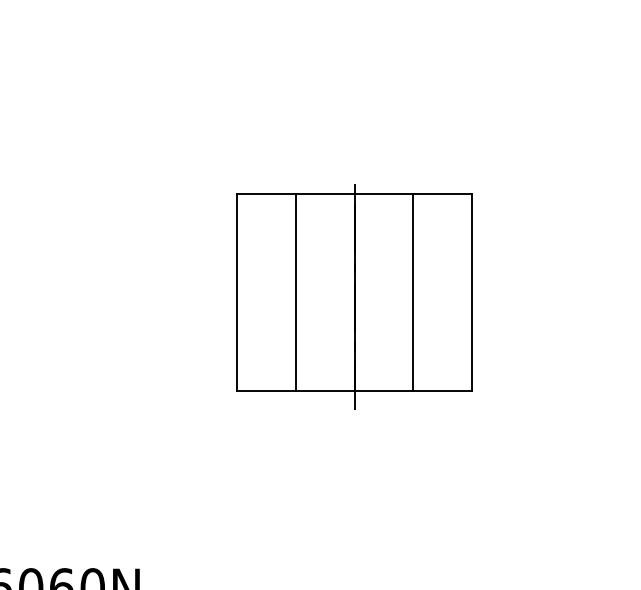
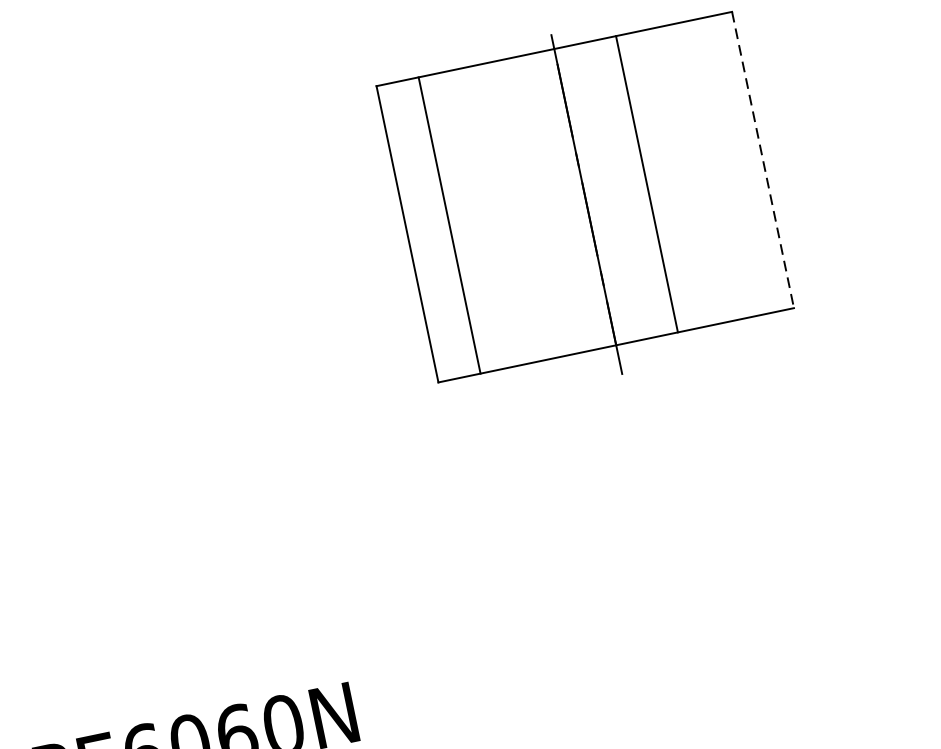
line: (295, 292) -> (449, 225), moved
line: (413, 292) -> (647, 184), moved
line: (472, 292) -> (763, 160), solid -> dashed

